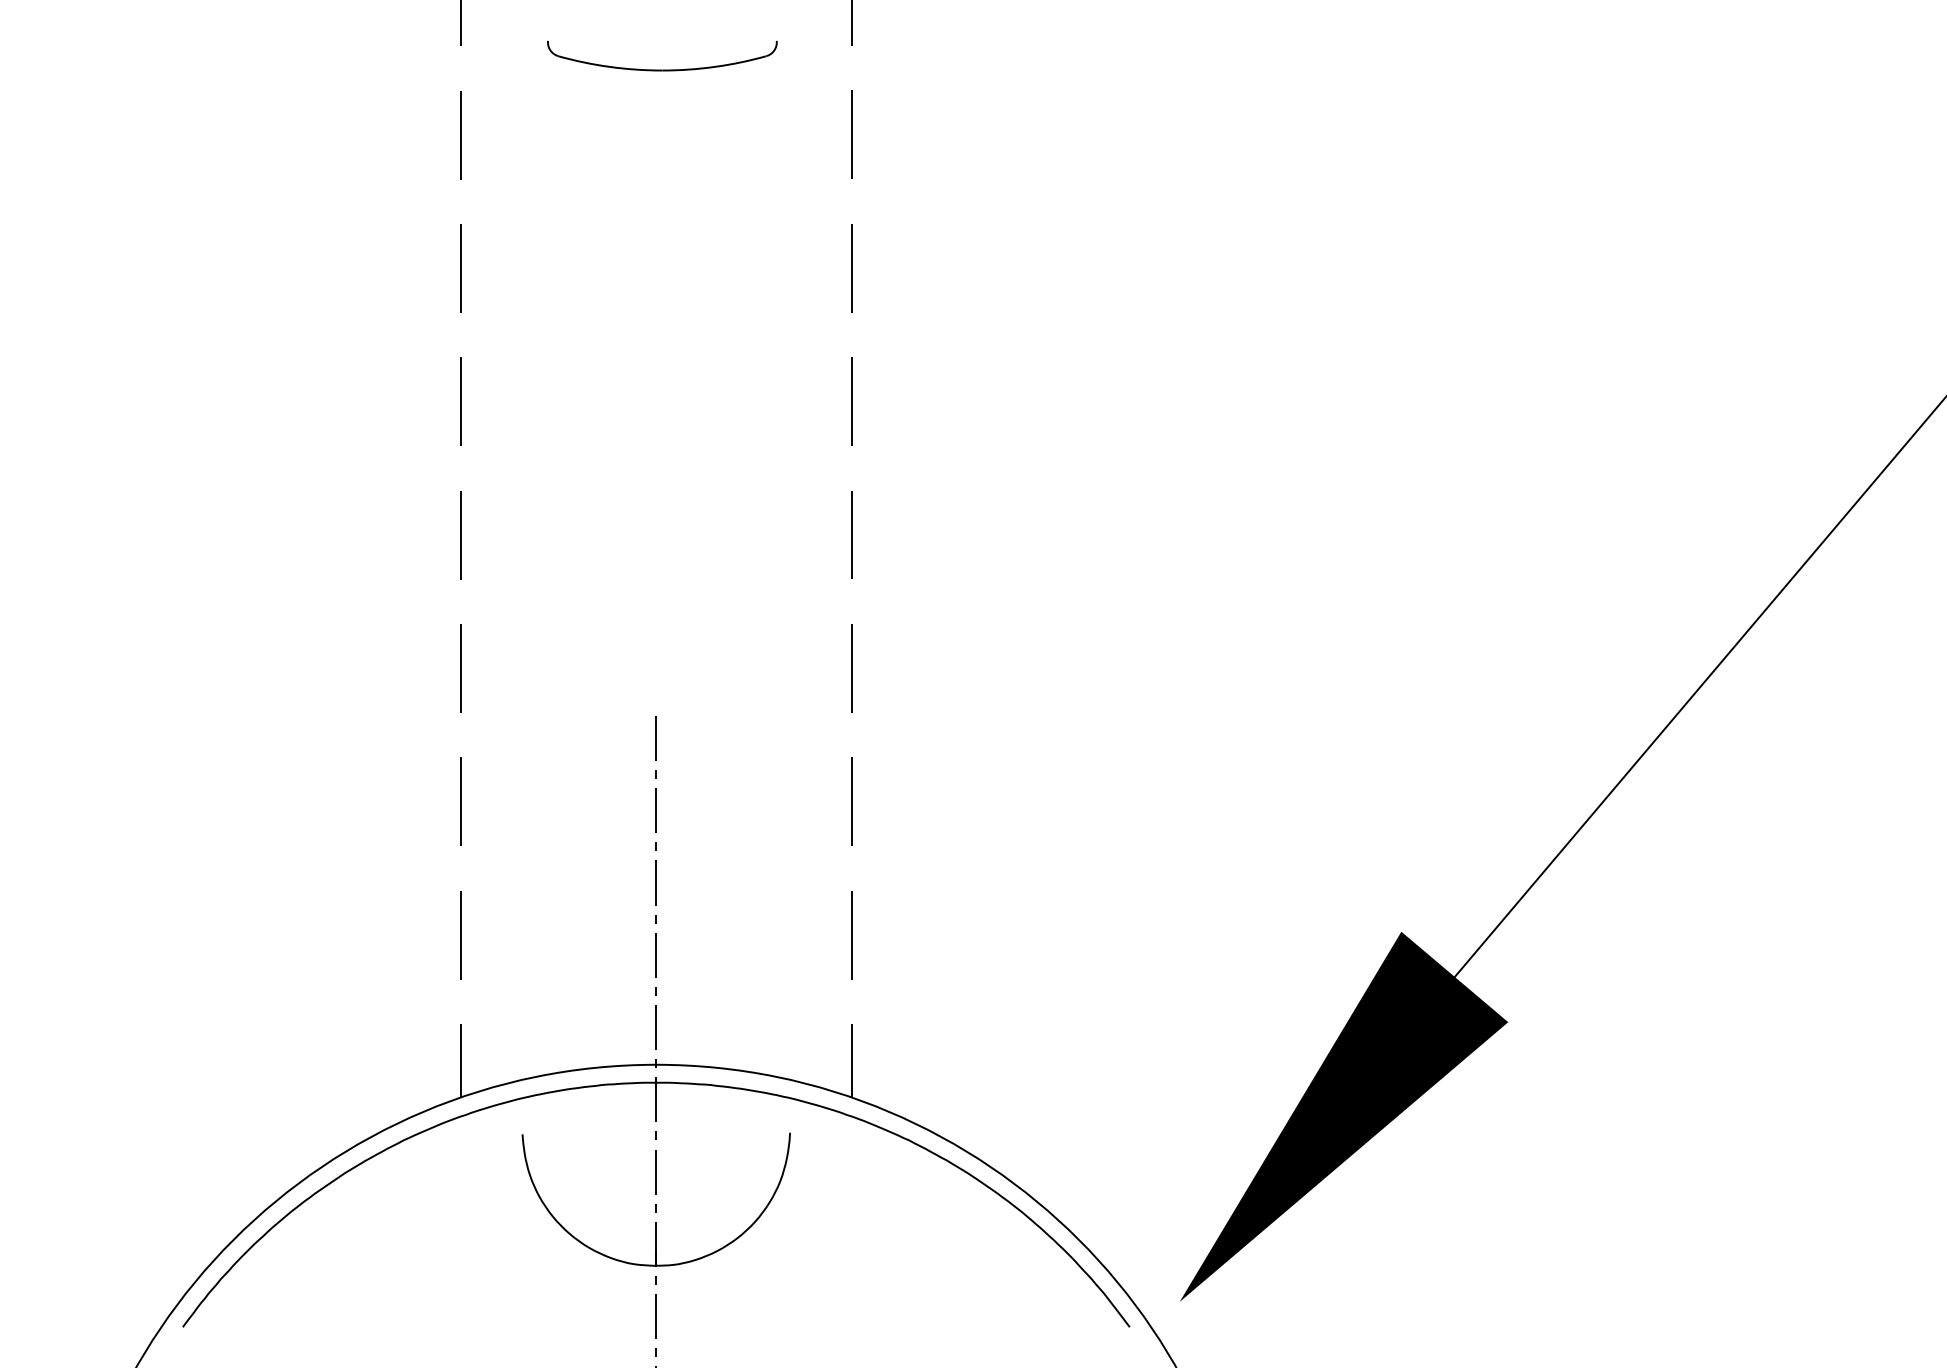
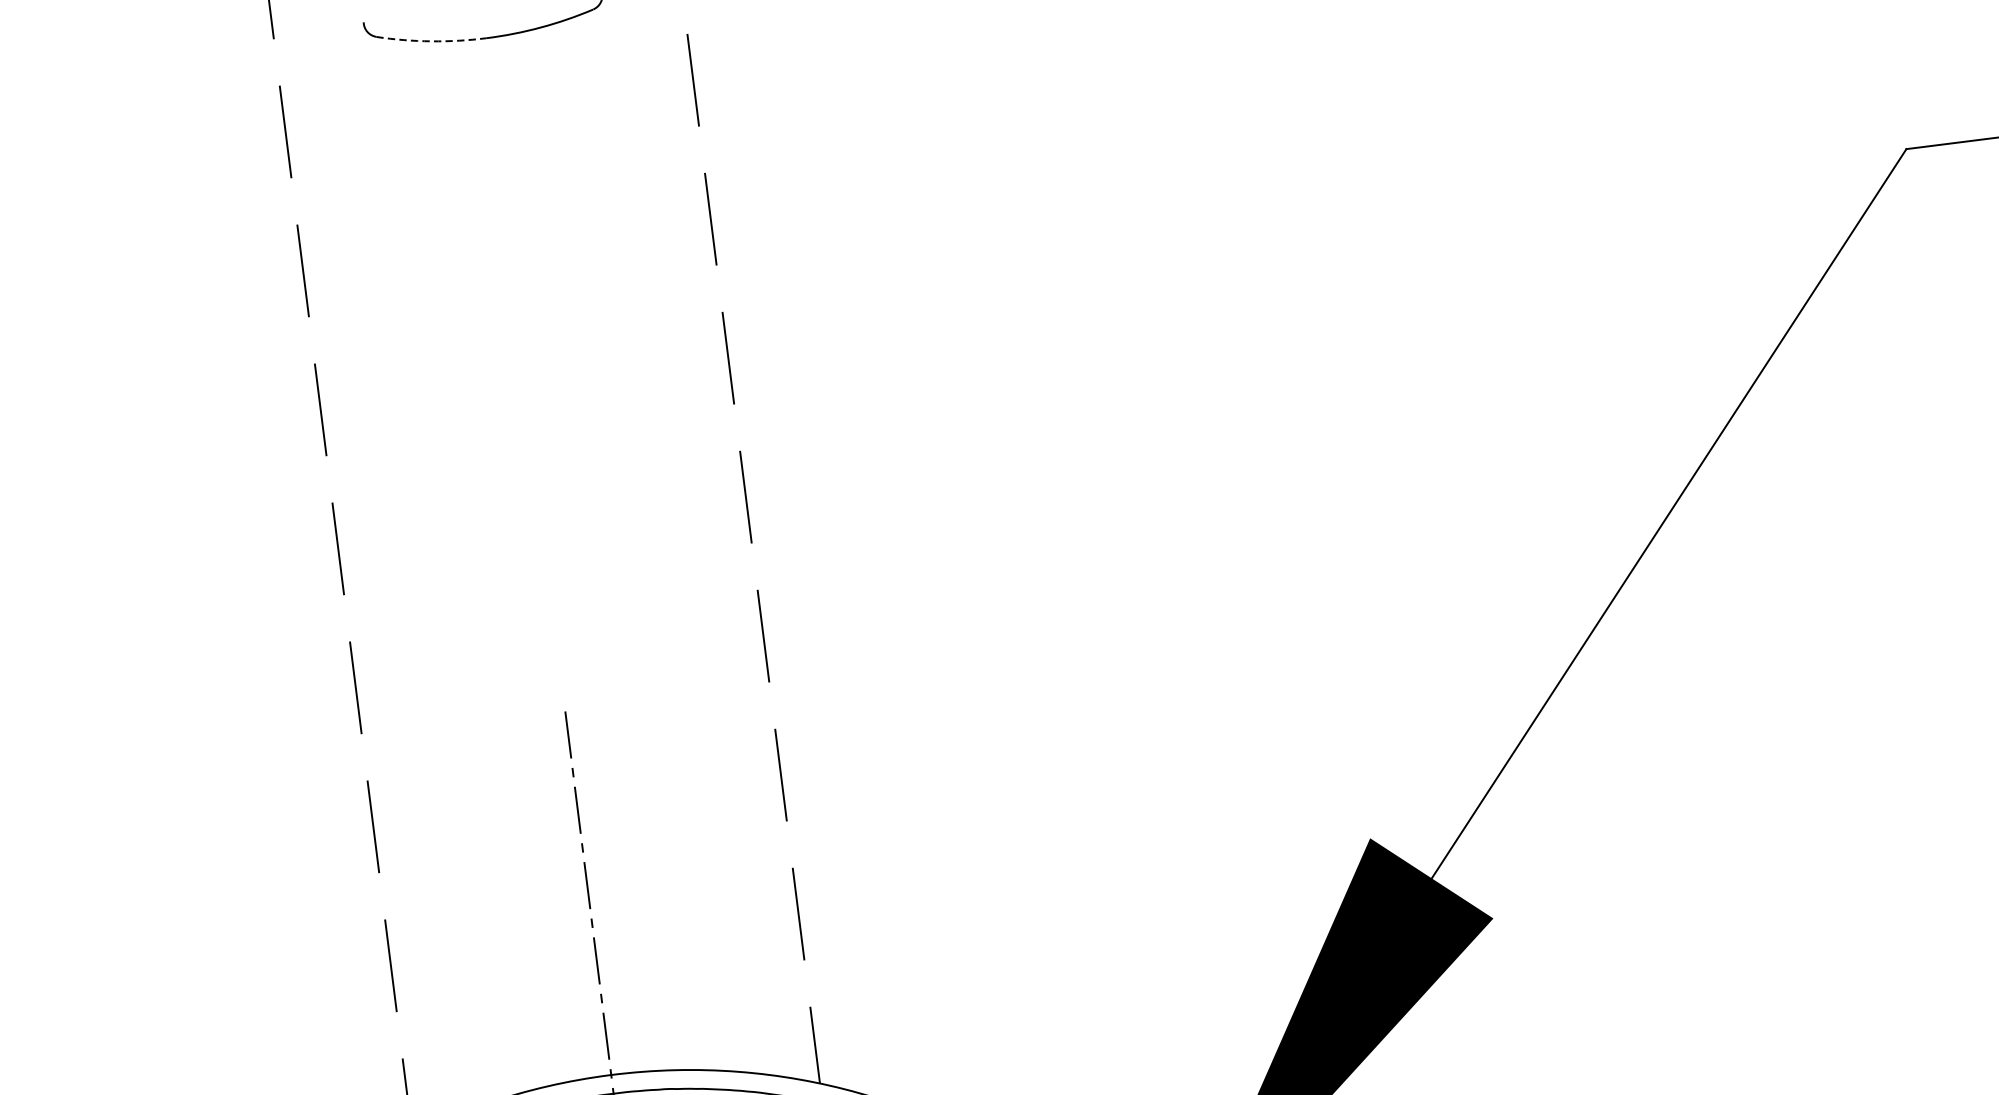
arc: (609, 66) -> (431, 40), solid -> dashed

